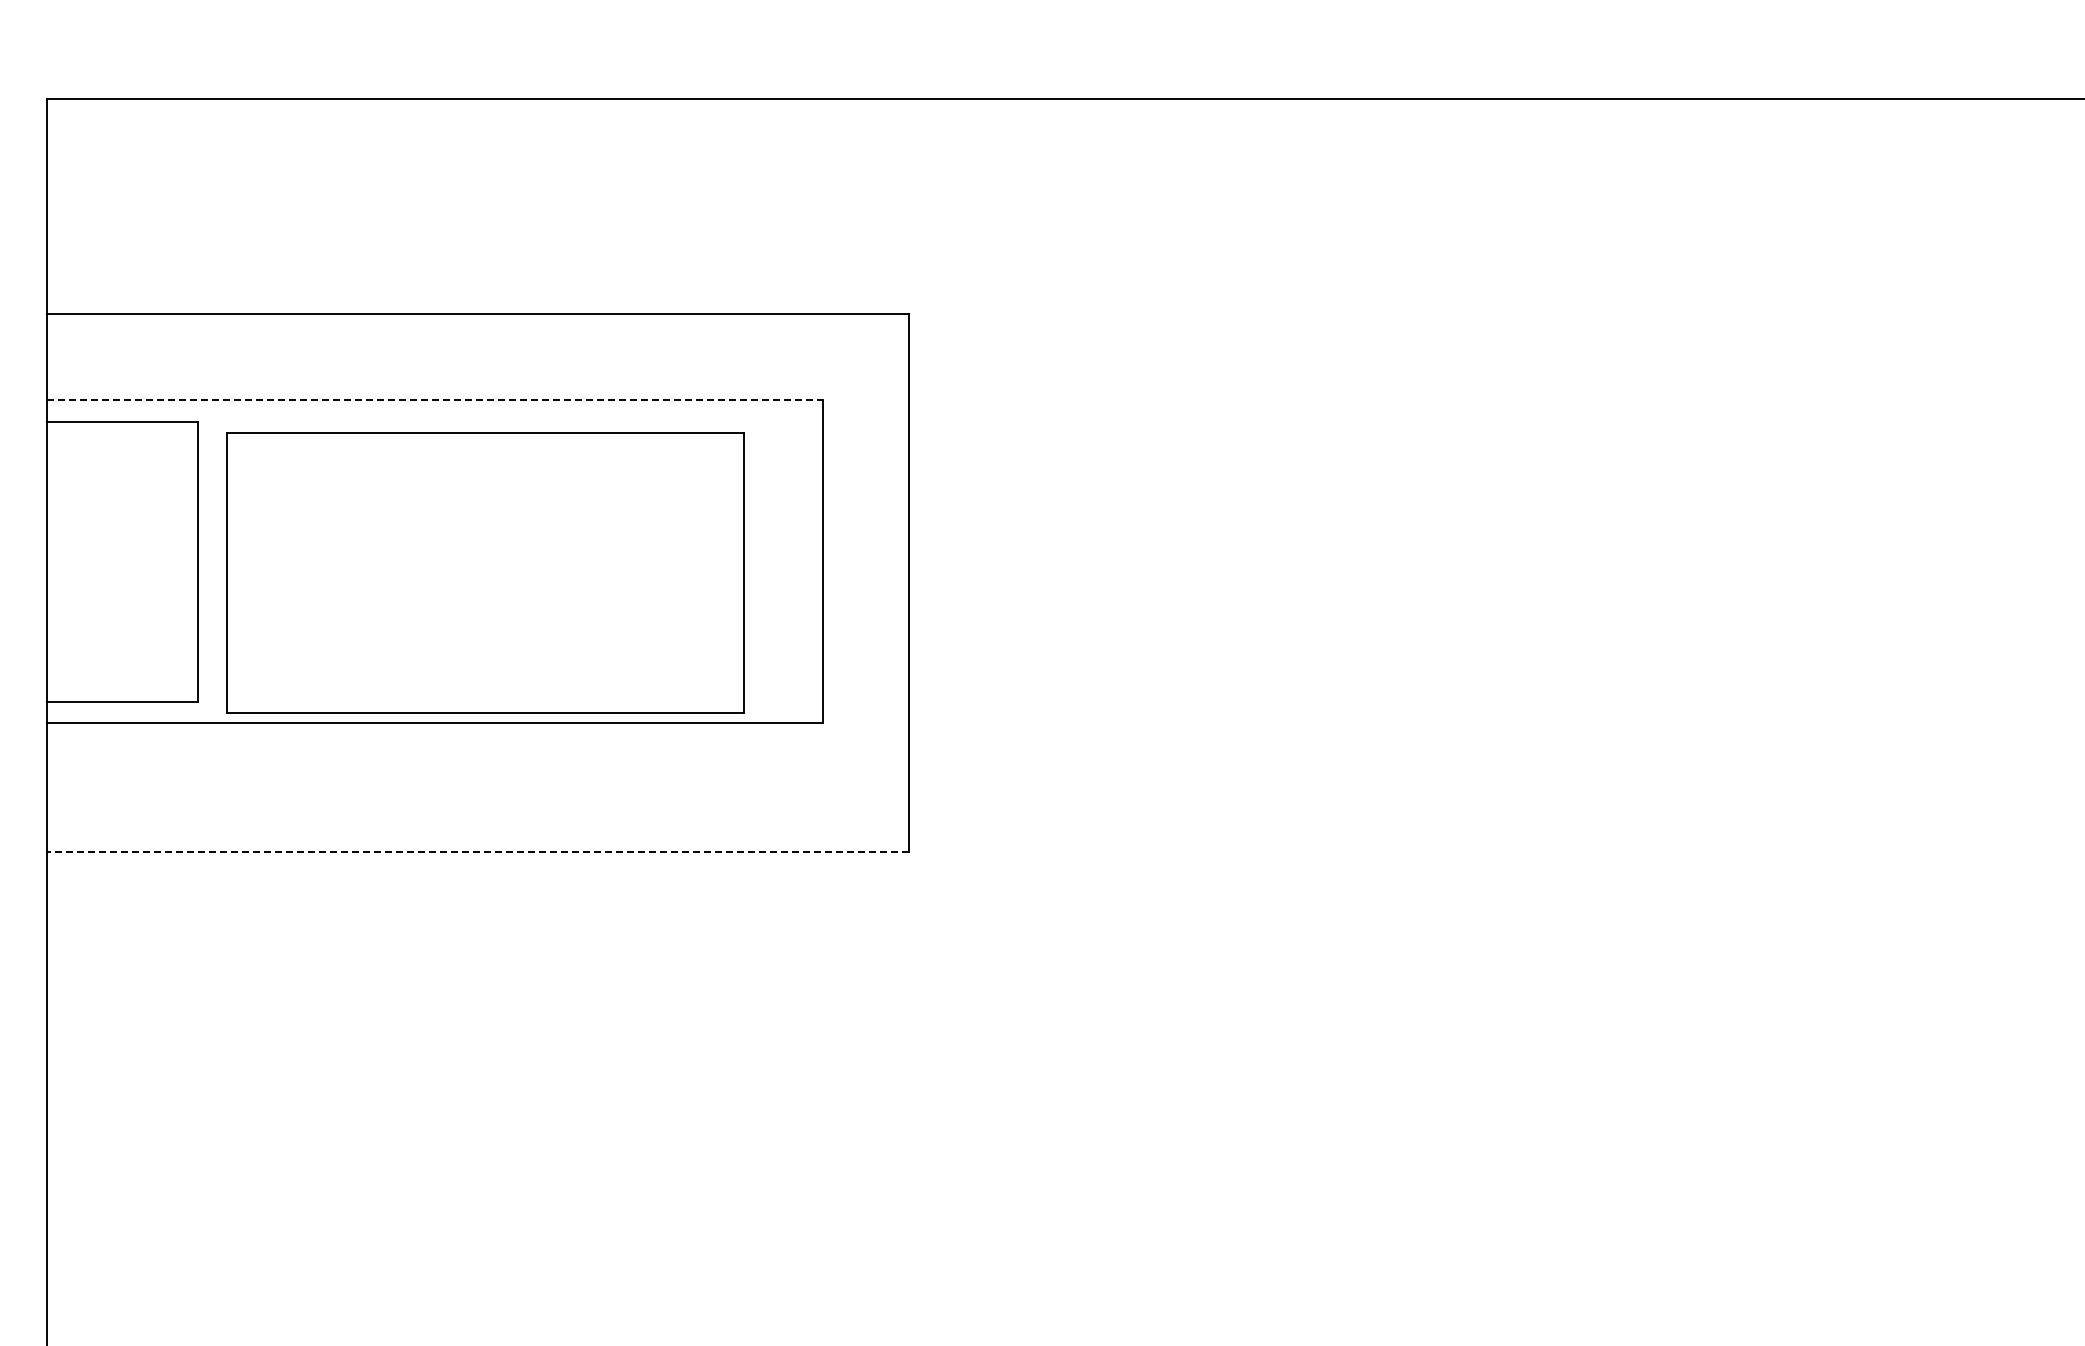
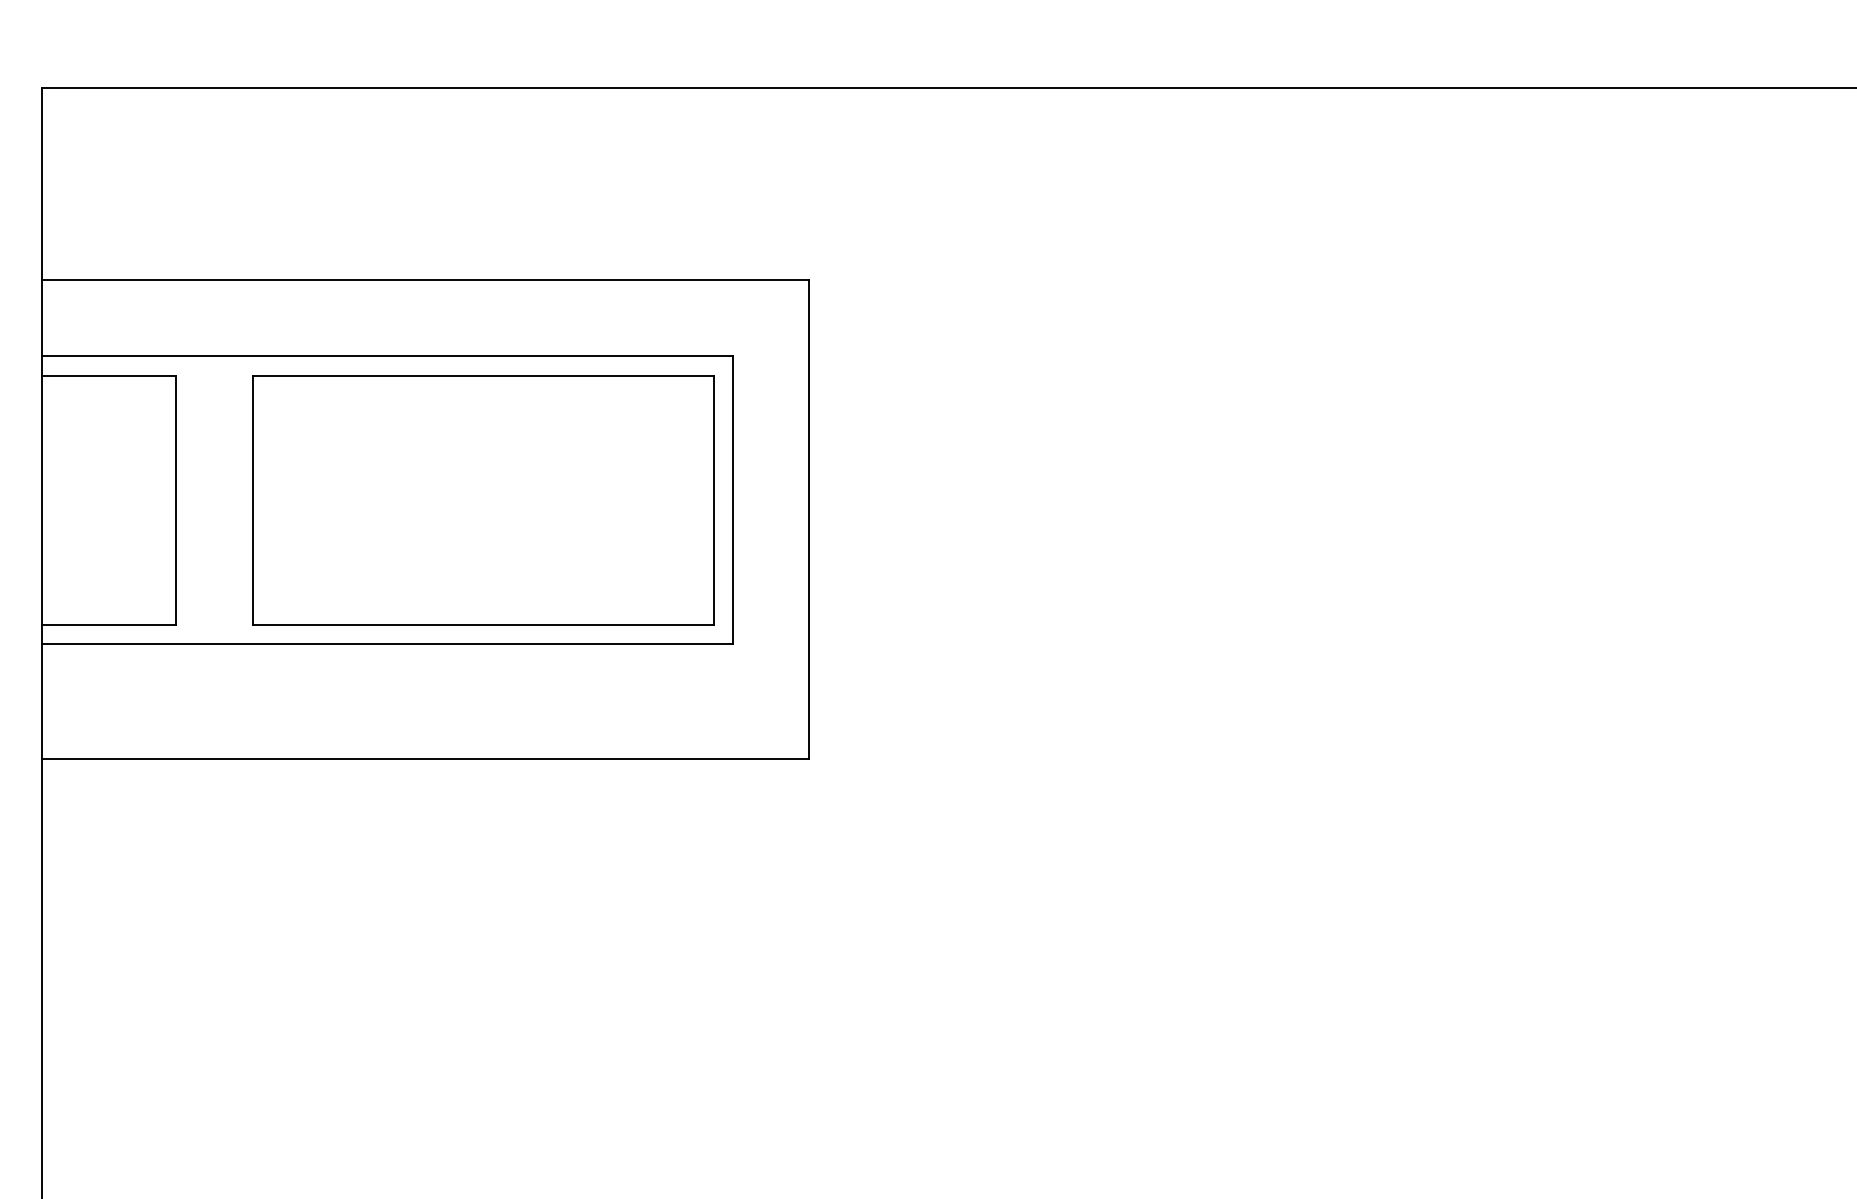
line: (435, 400) -> (387, 356), dashed -> solid
part: (485, 572) -> (483, 500), moved
line: (478, 852) -> (426, 759), dashed -> solid

